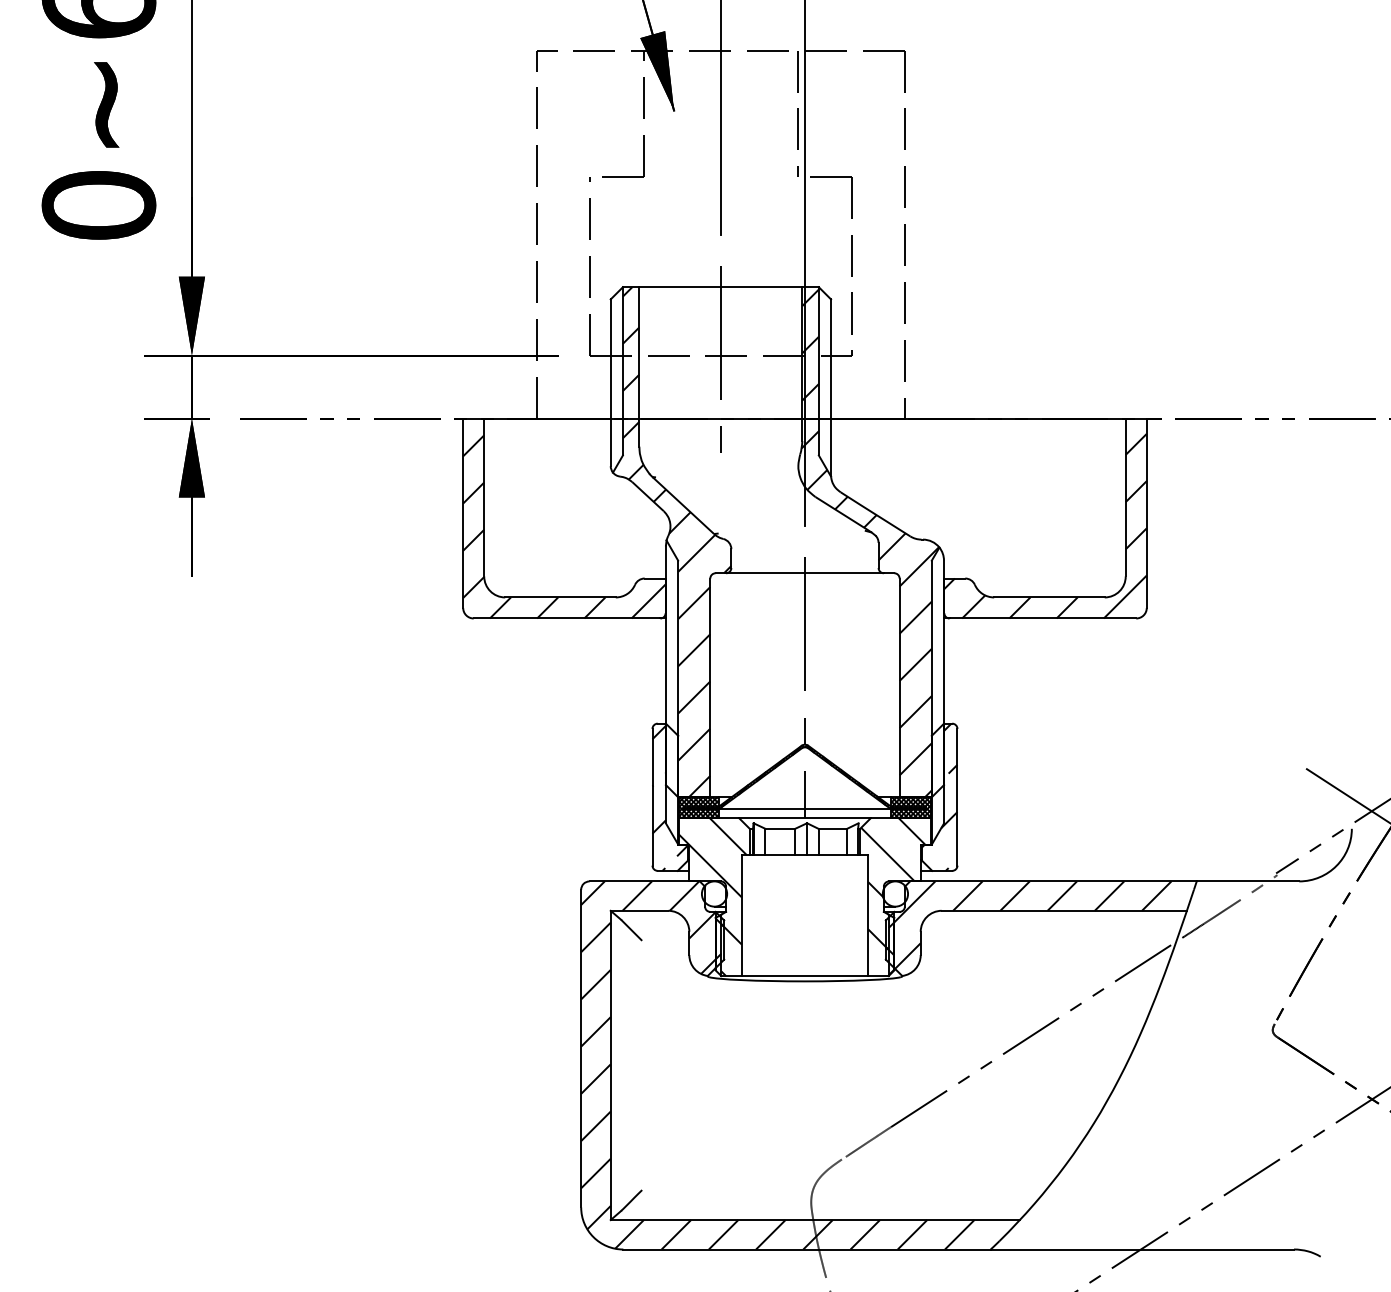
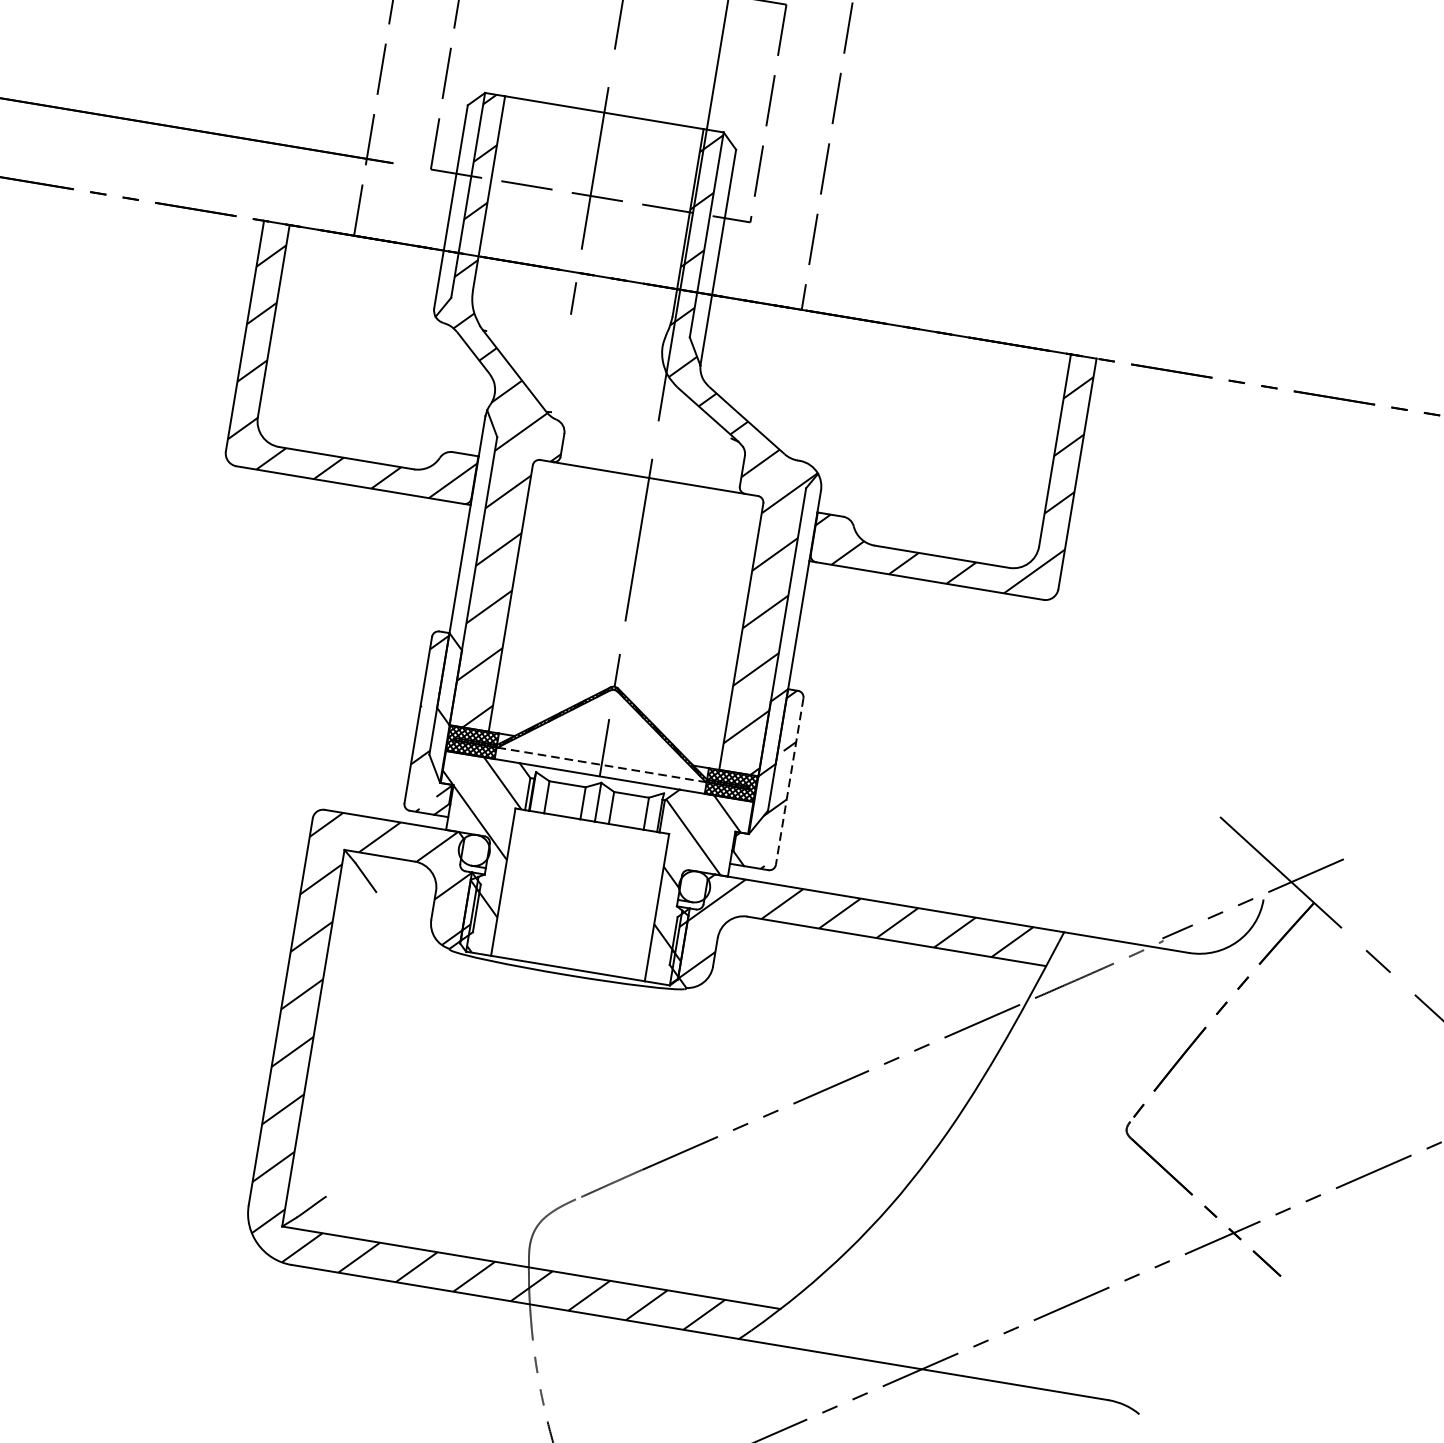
line: (957, 797) -> (789, 781), solid -> dashed
line: (805, 808) -> (602, 764), solid -> dashed

